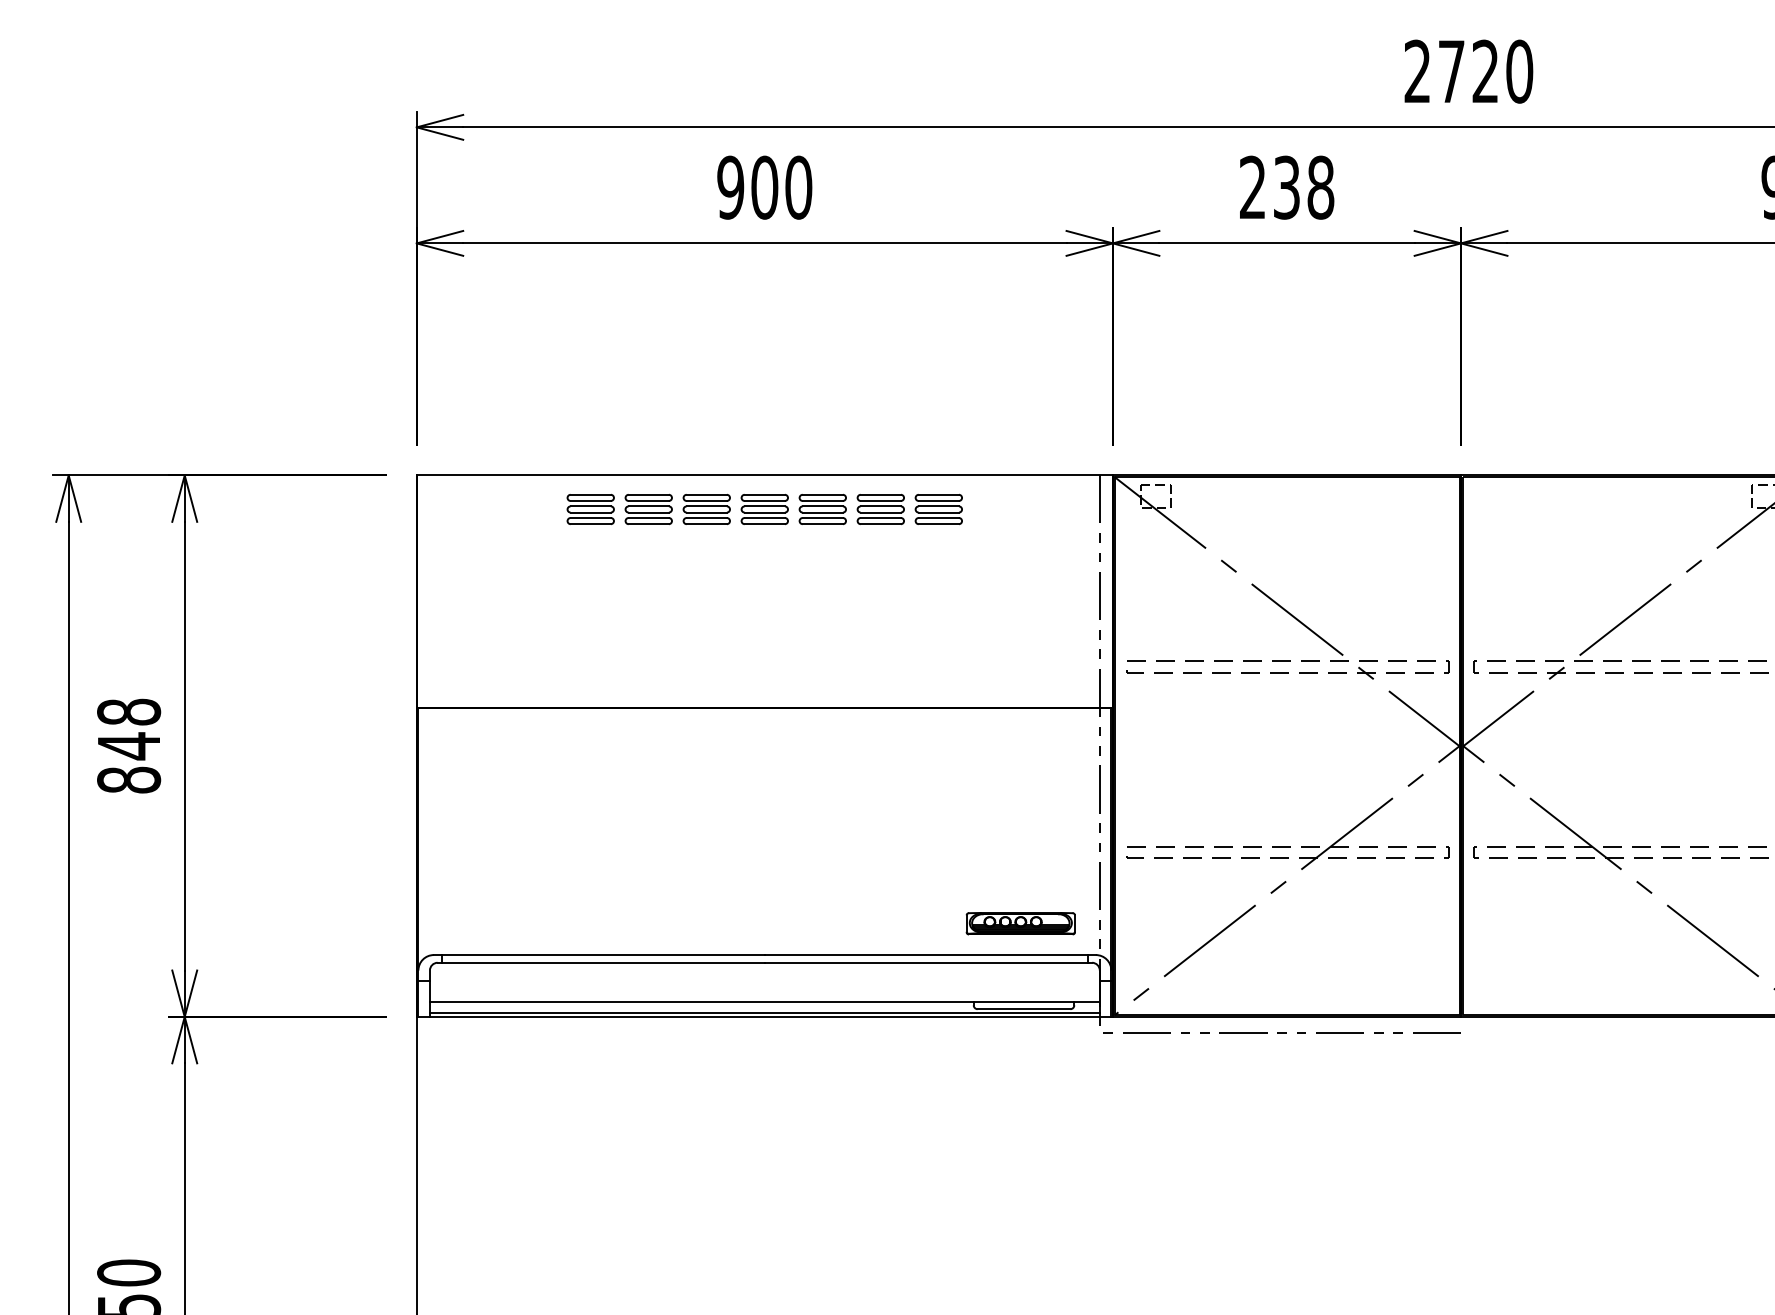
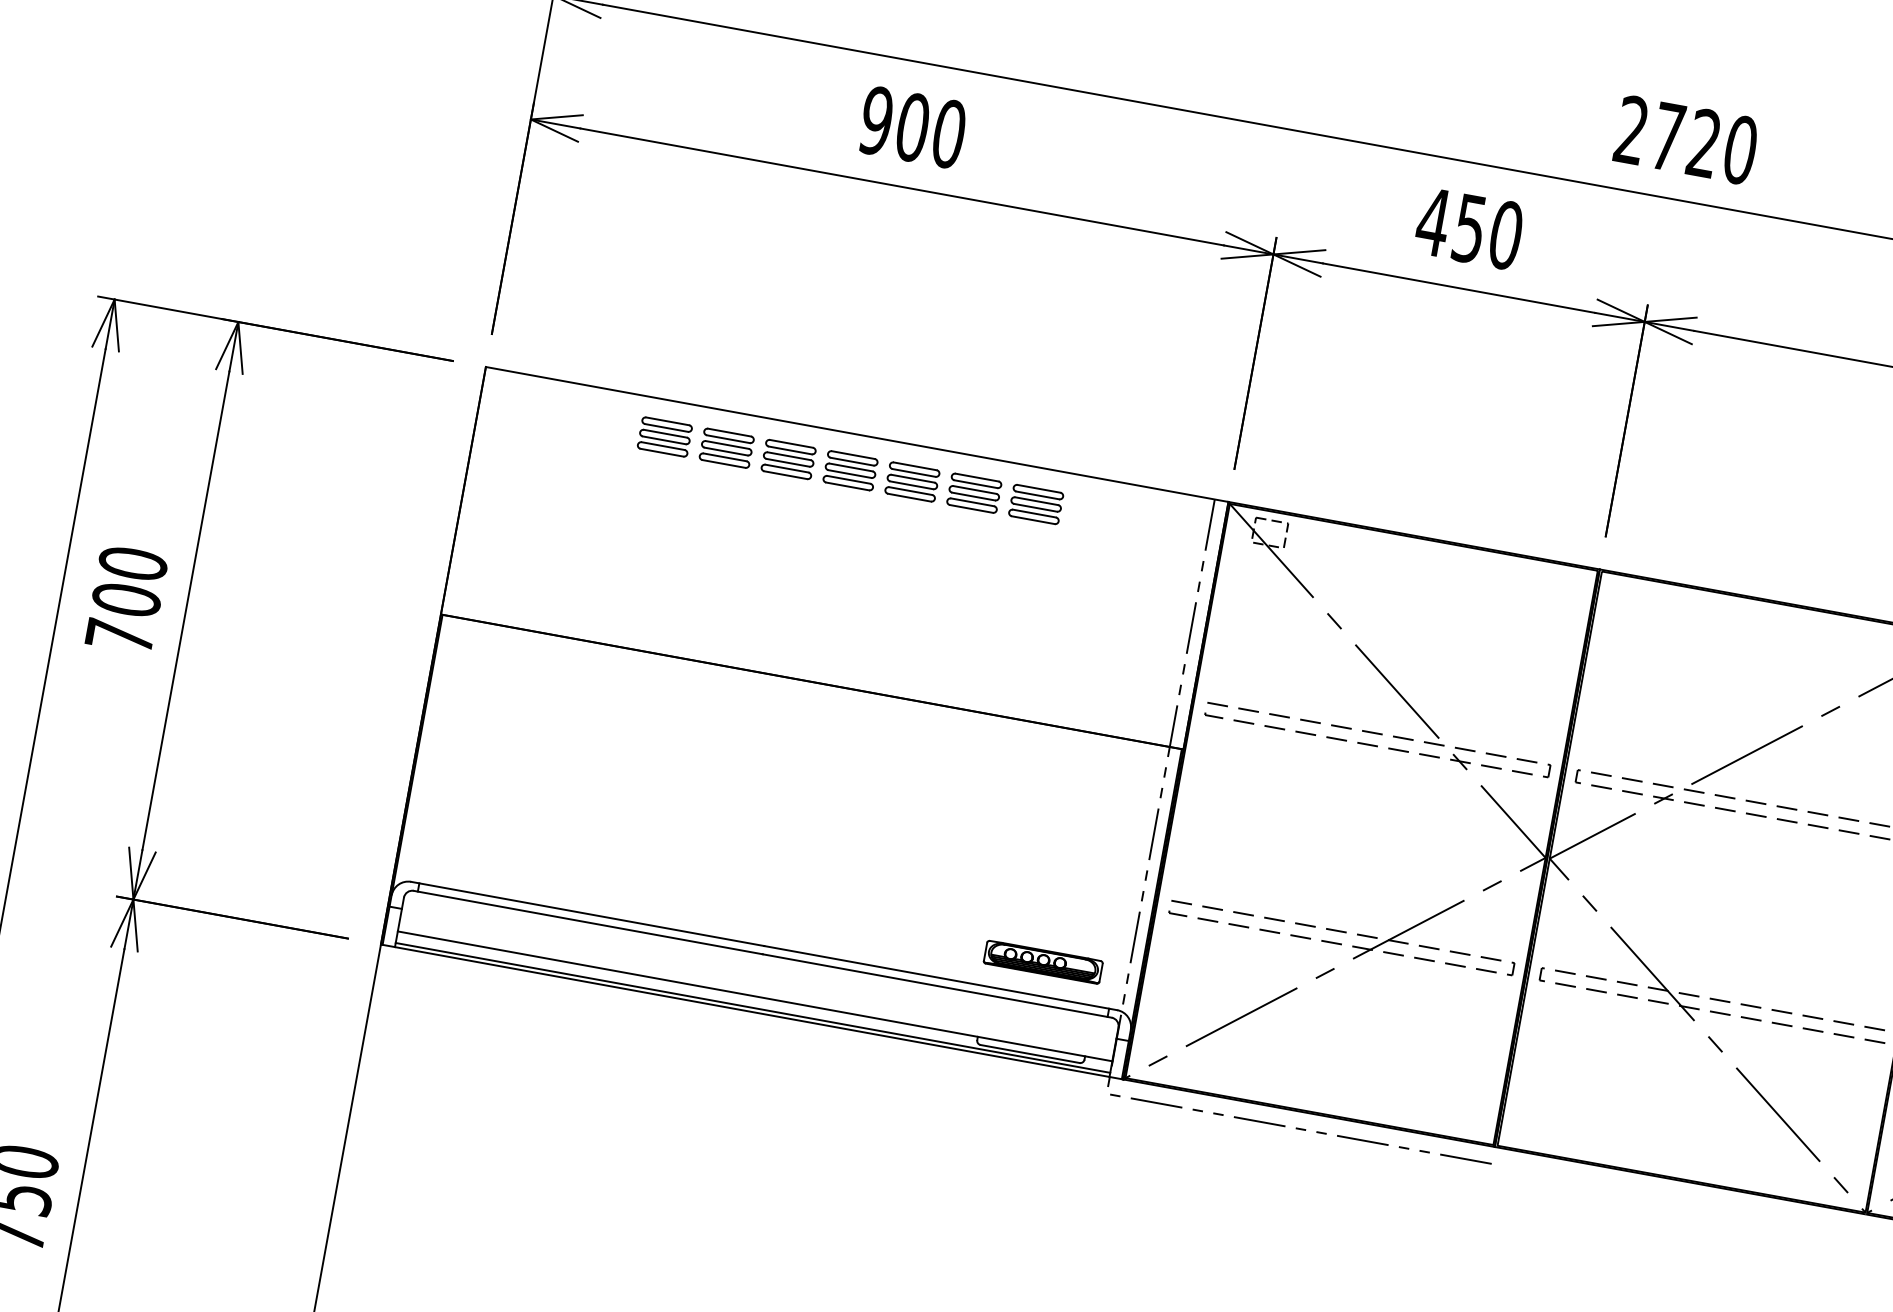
text: (1286, 187) -> (1469, 228), 238 -> 450
text: (129, 745) -> (127, 599), 848 -> 700

